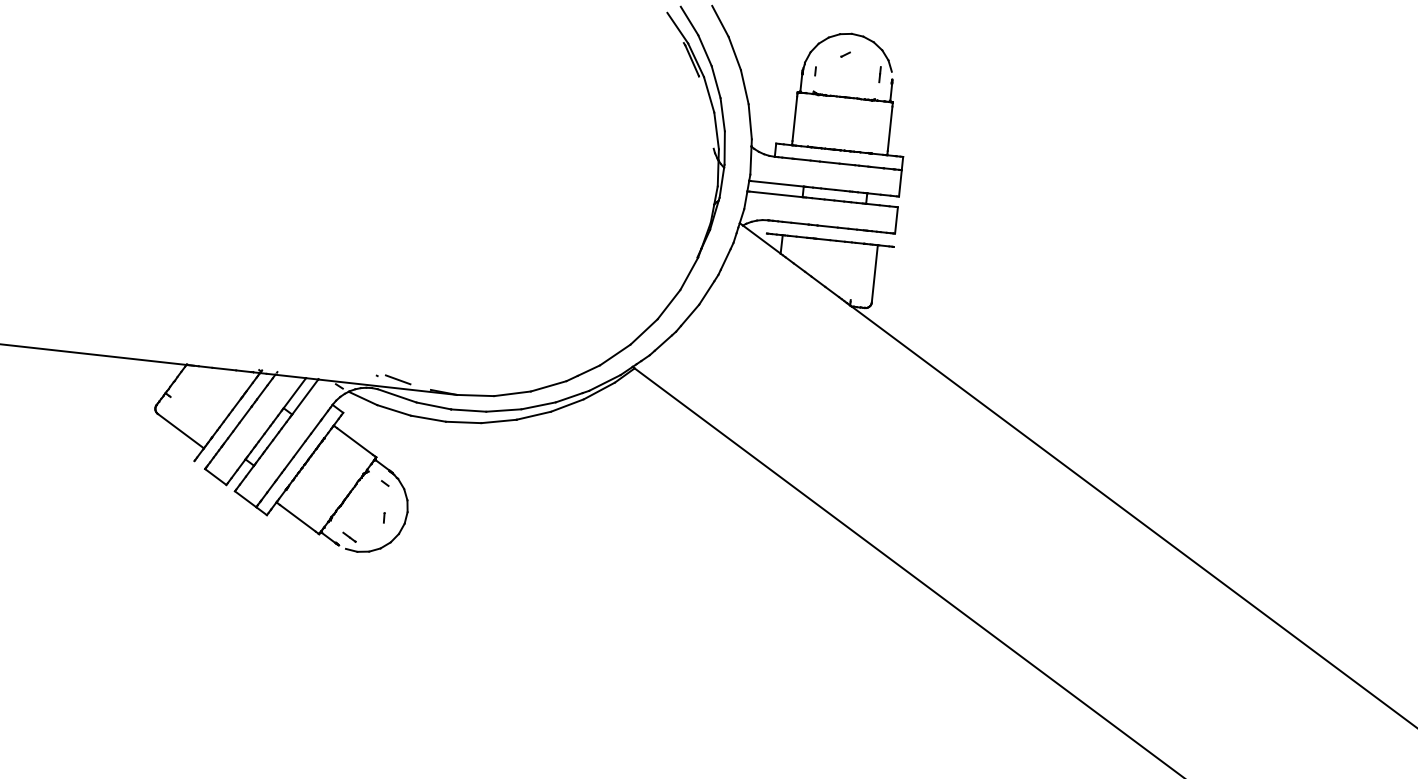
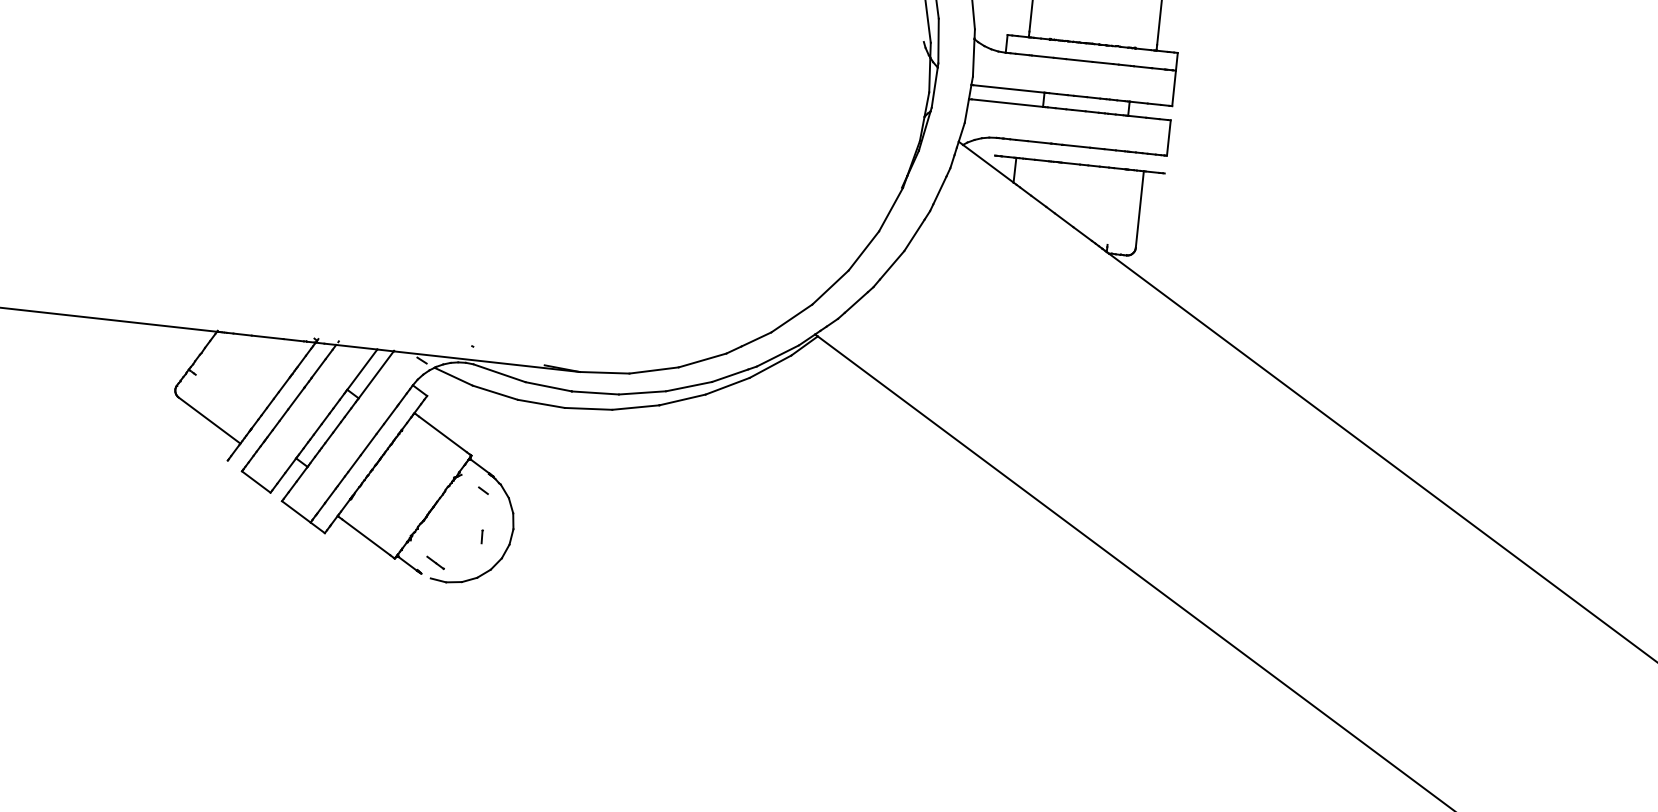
line: (397, 379) -> (499, 351), removed

